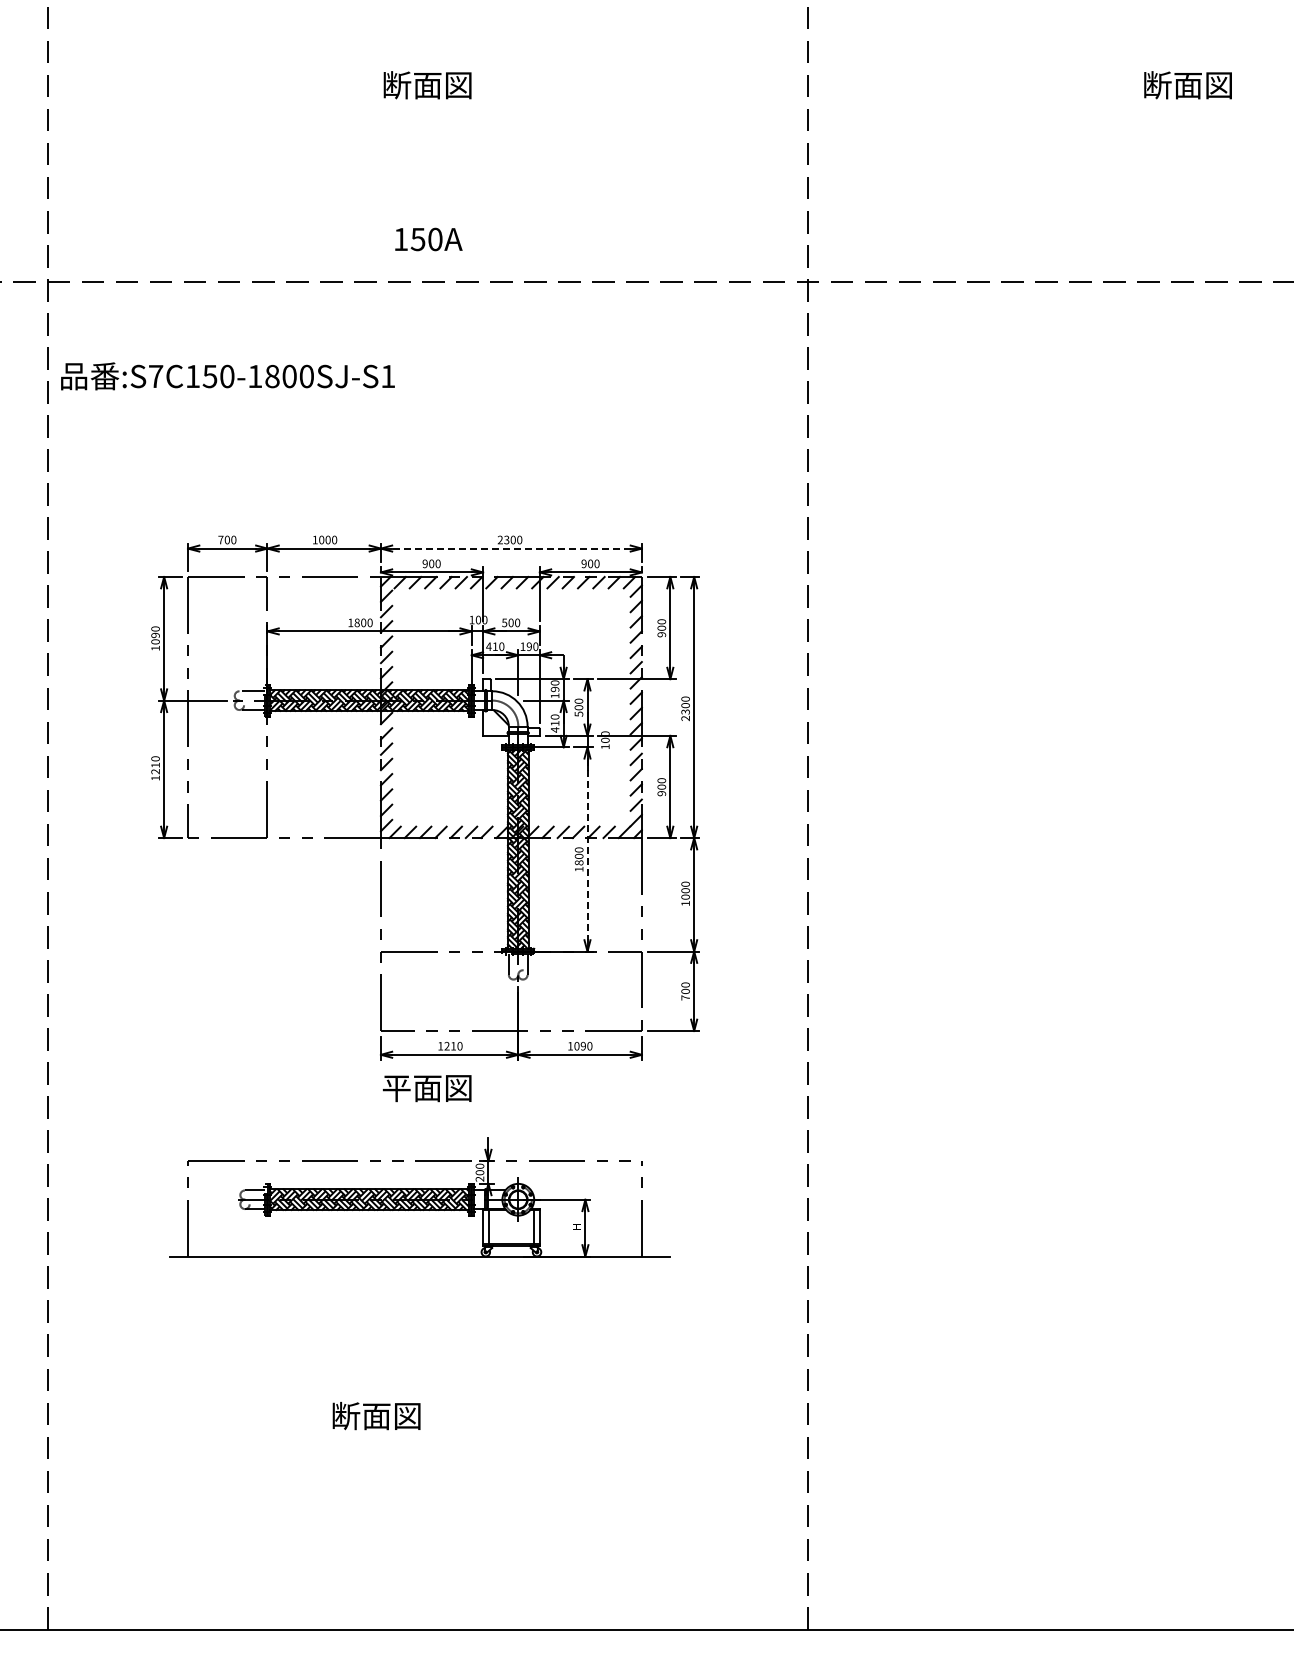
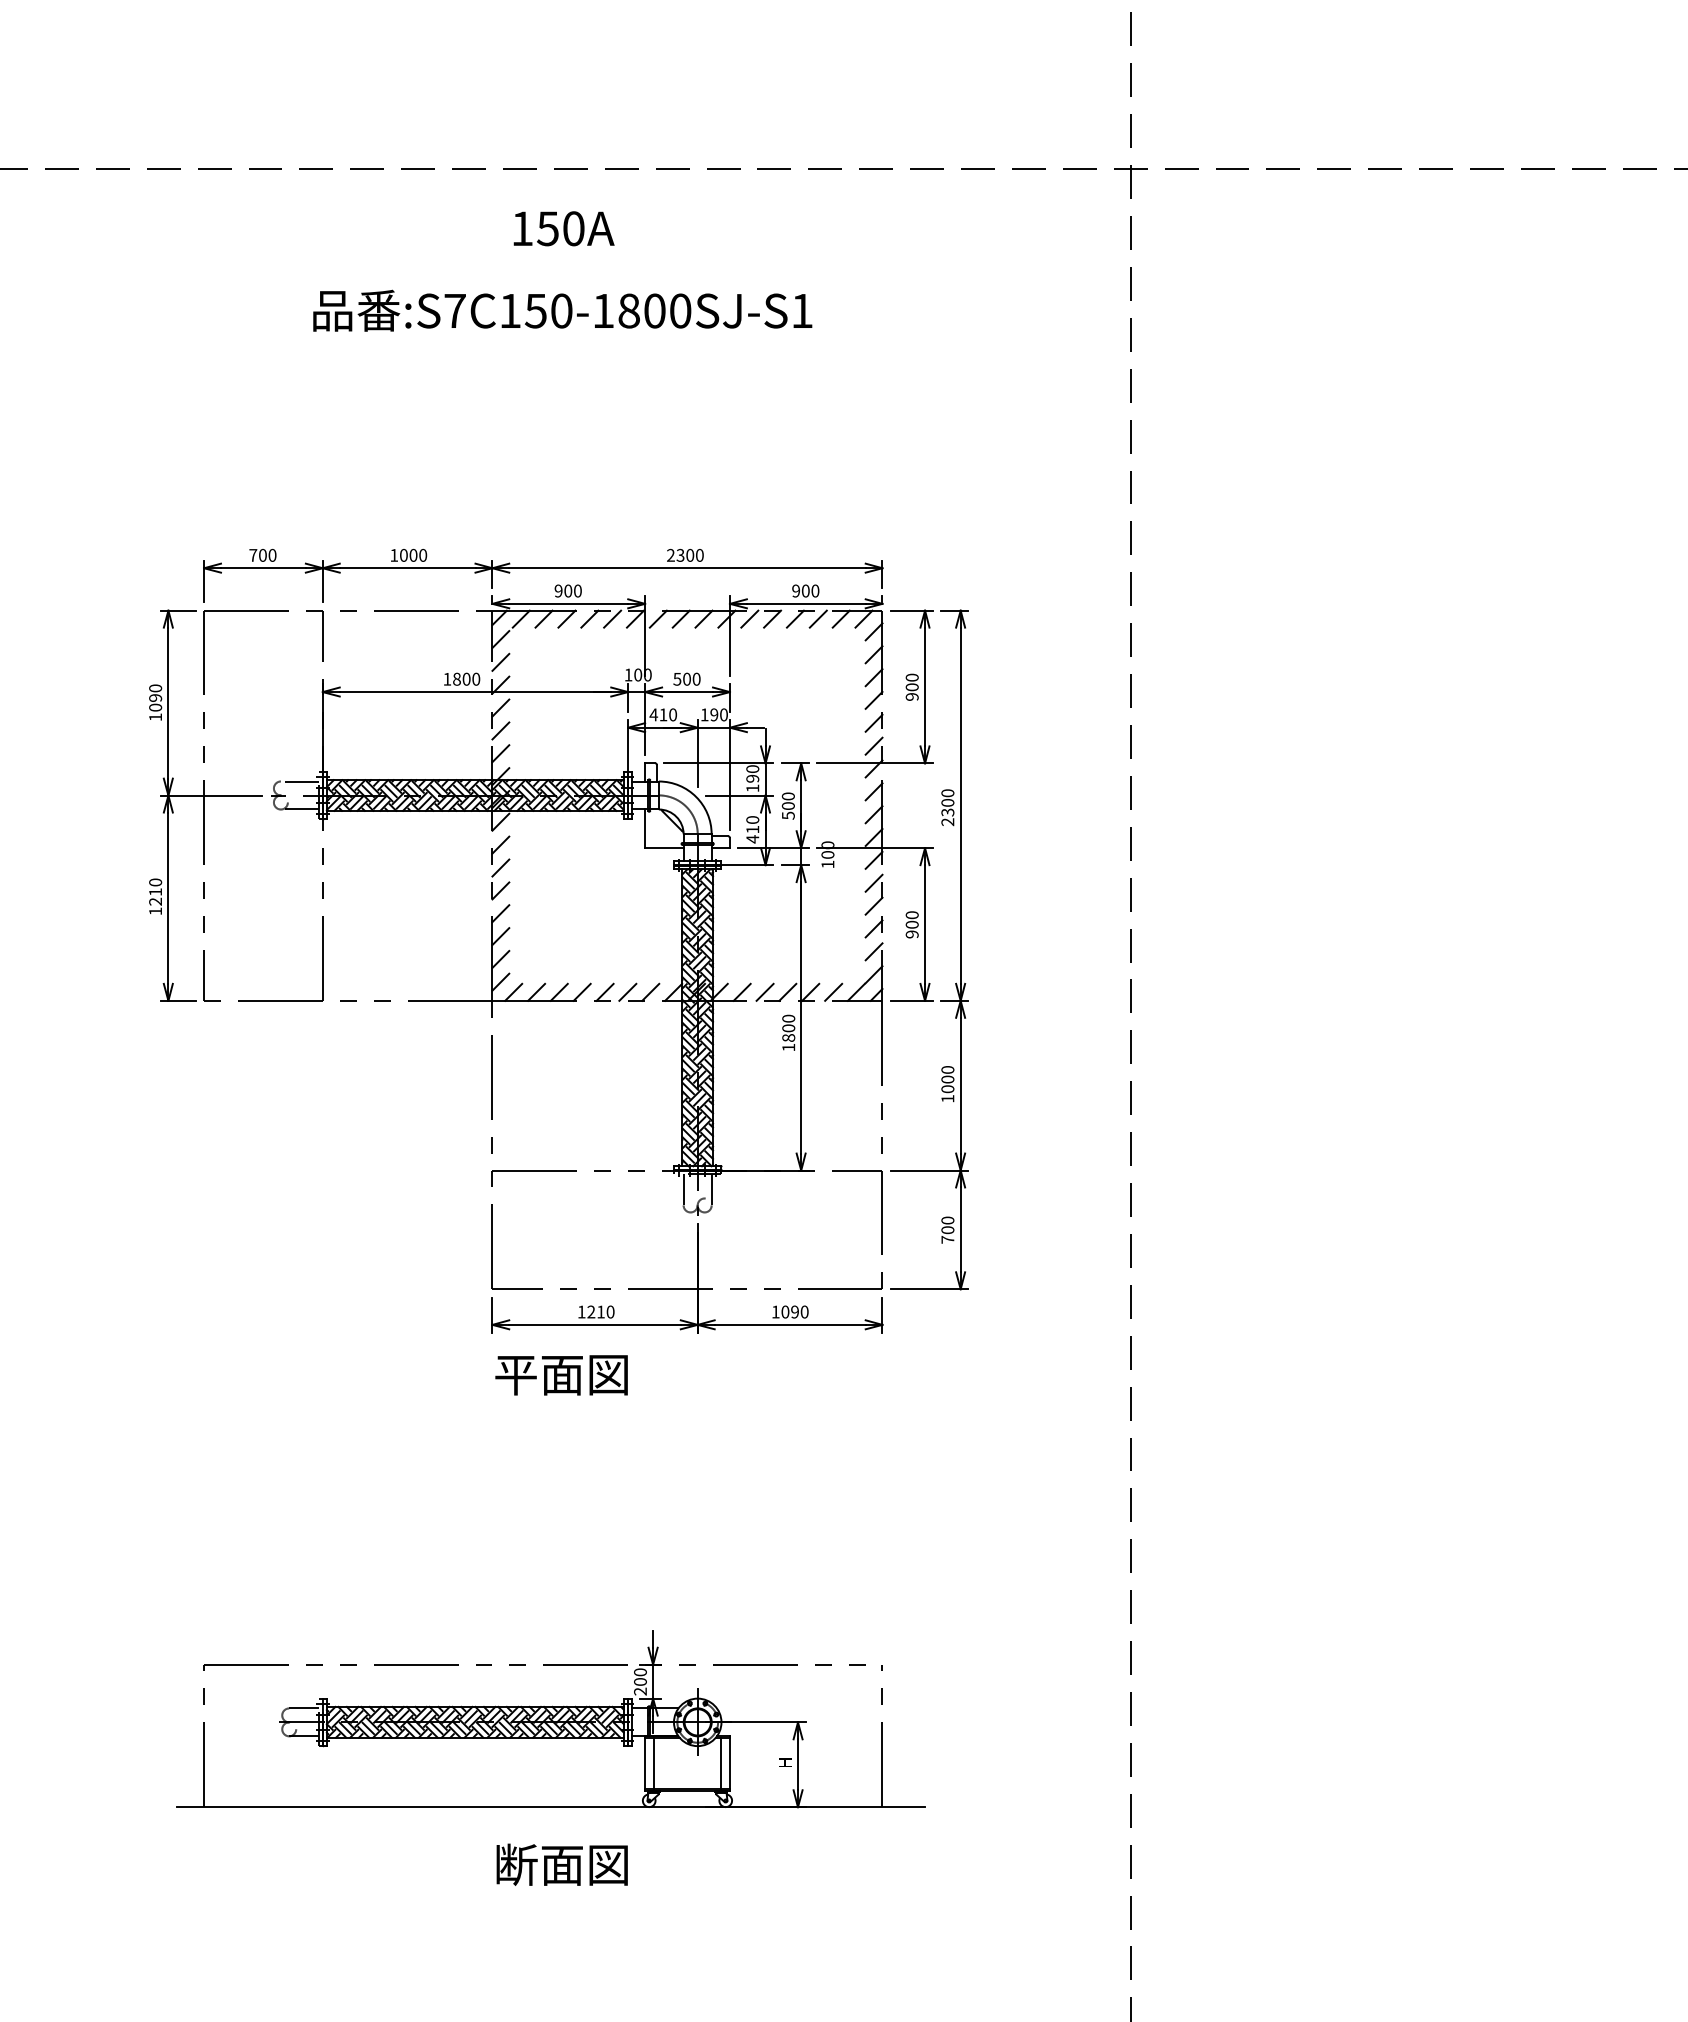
text: (428, 239) -> (563, 228), moved
text: (227, 376) -> (562, 310), moved
line: (510, 548) -> (686, 568), dashed -> solid
line: (587, 849) -> (801, 1017), dashed -> solid
part: (419, 1197) -> (550, 1718), moved
text: (376, 1416) -> (562, 1865), moved

